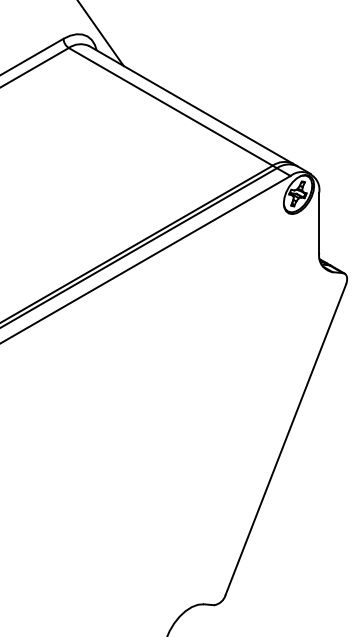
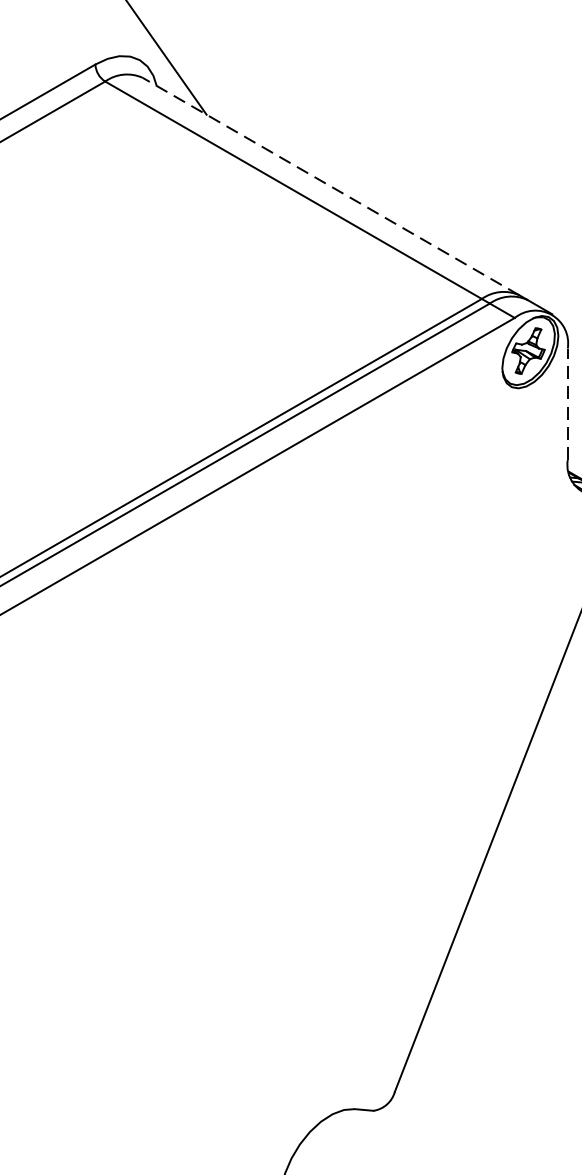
line: (191, 104) -> (331, 185), solid -> dashed
line: (319, 222) -> (568, 403), solid -> dashed

